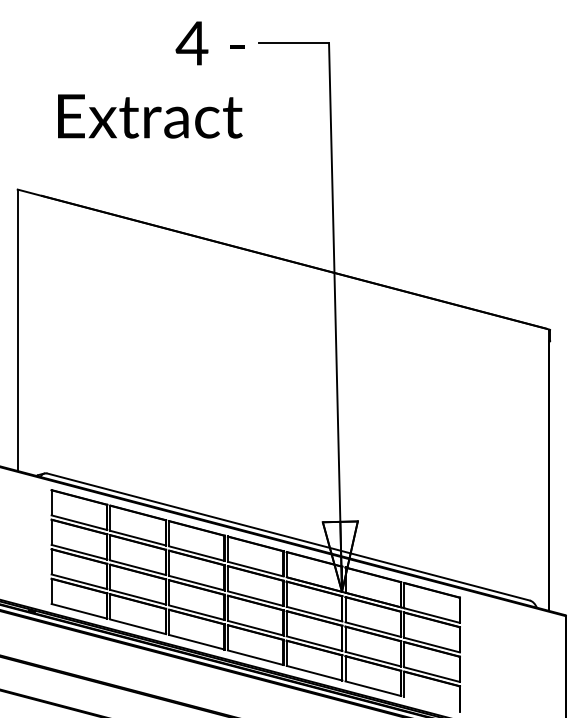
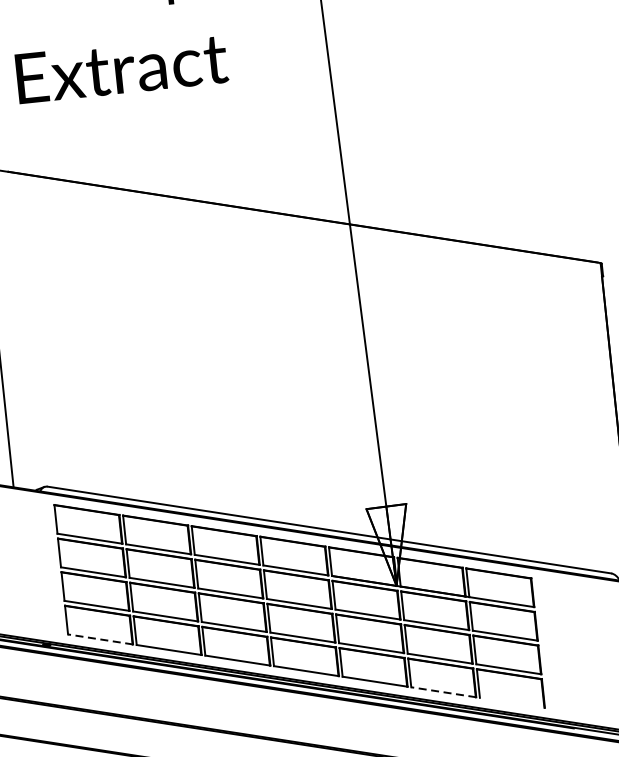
line: (79, 611) -> (100, 639), solid -> dashed
line: (373, 688) -> (443, 692), solid -> dashed

